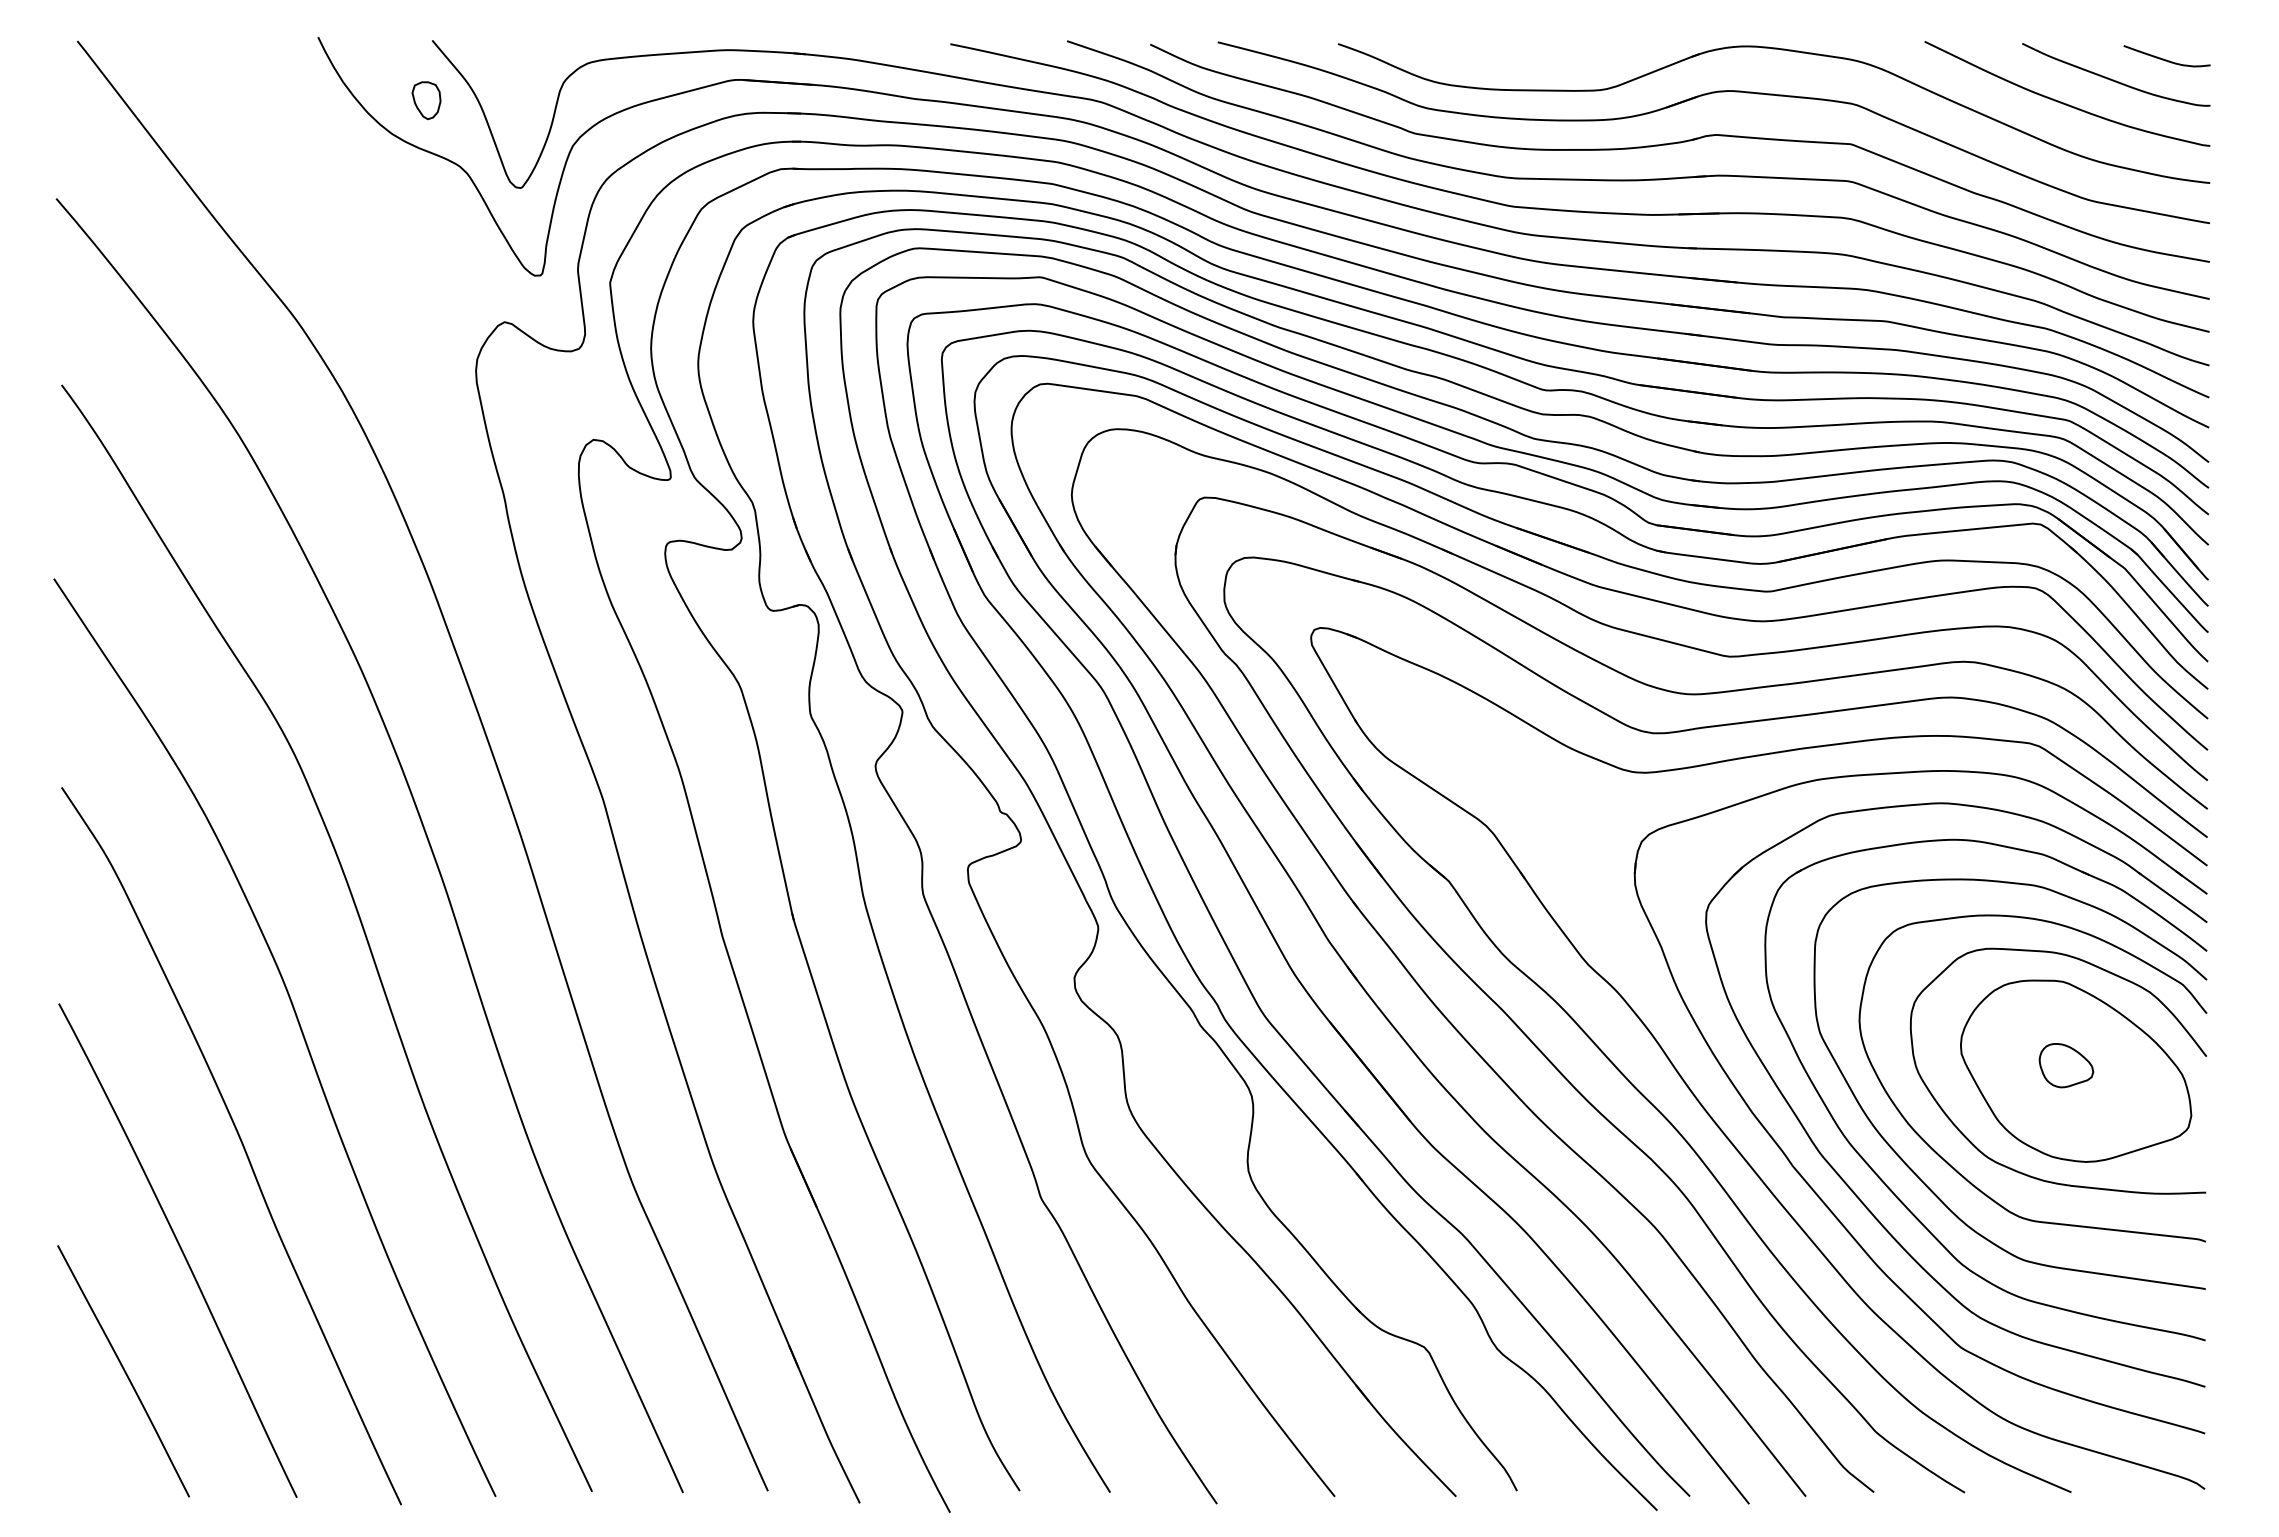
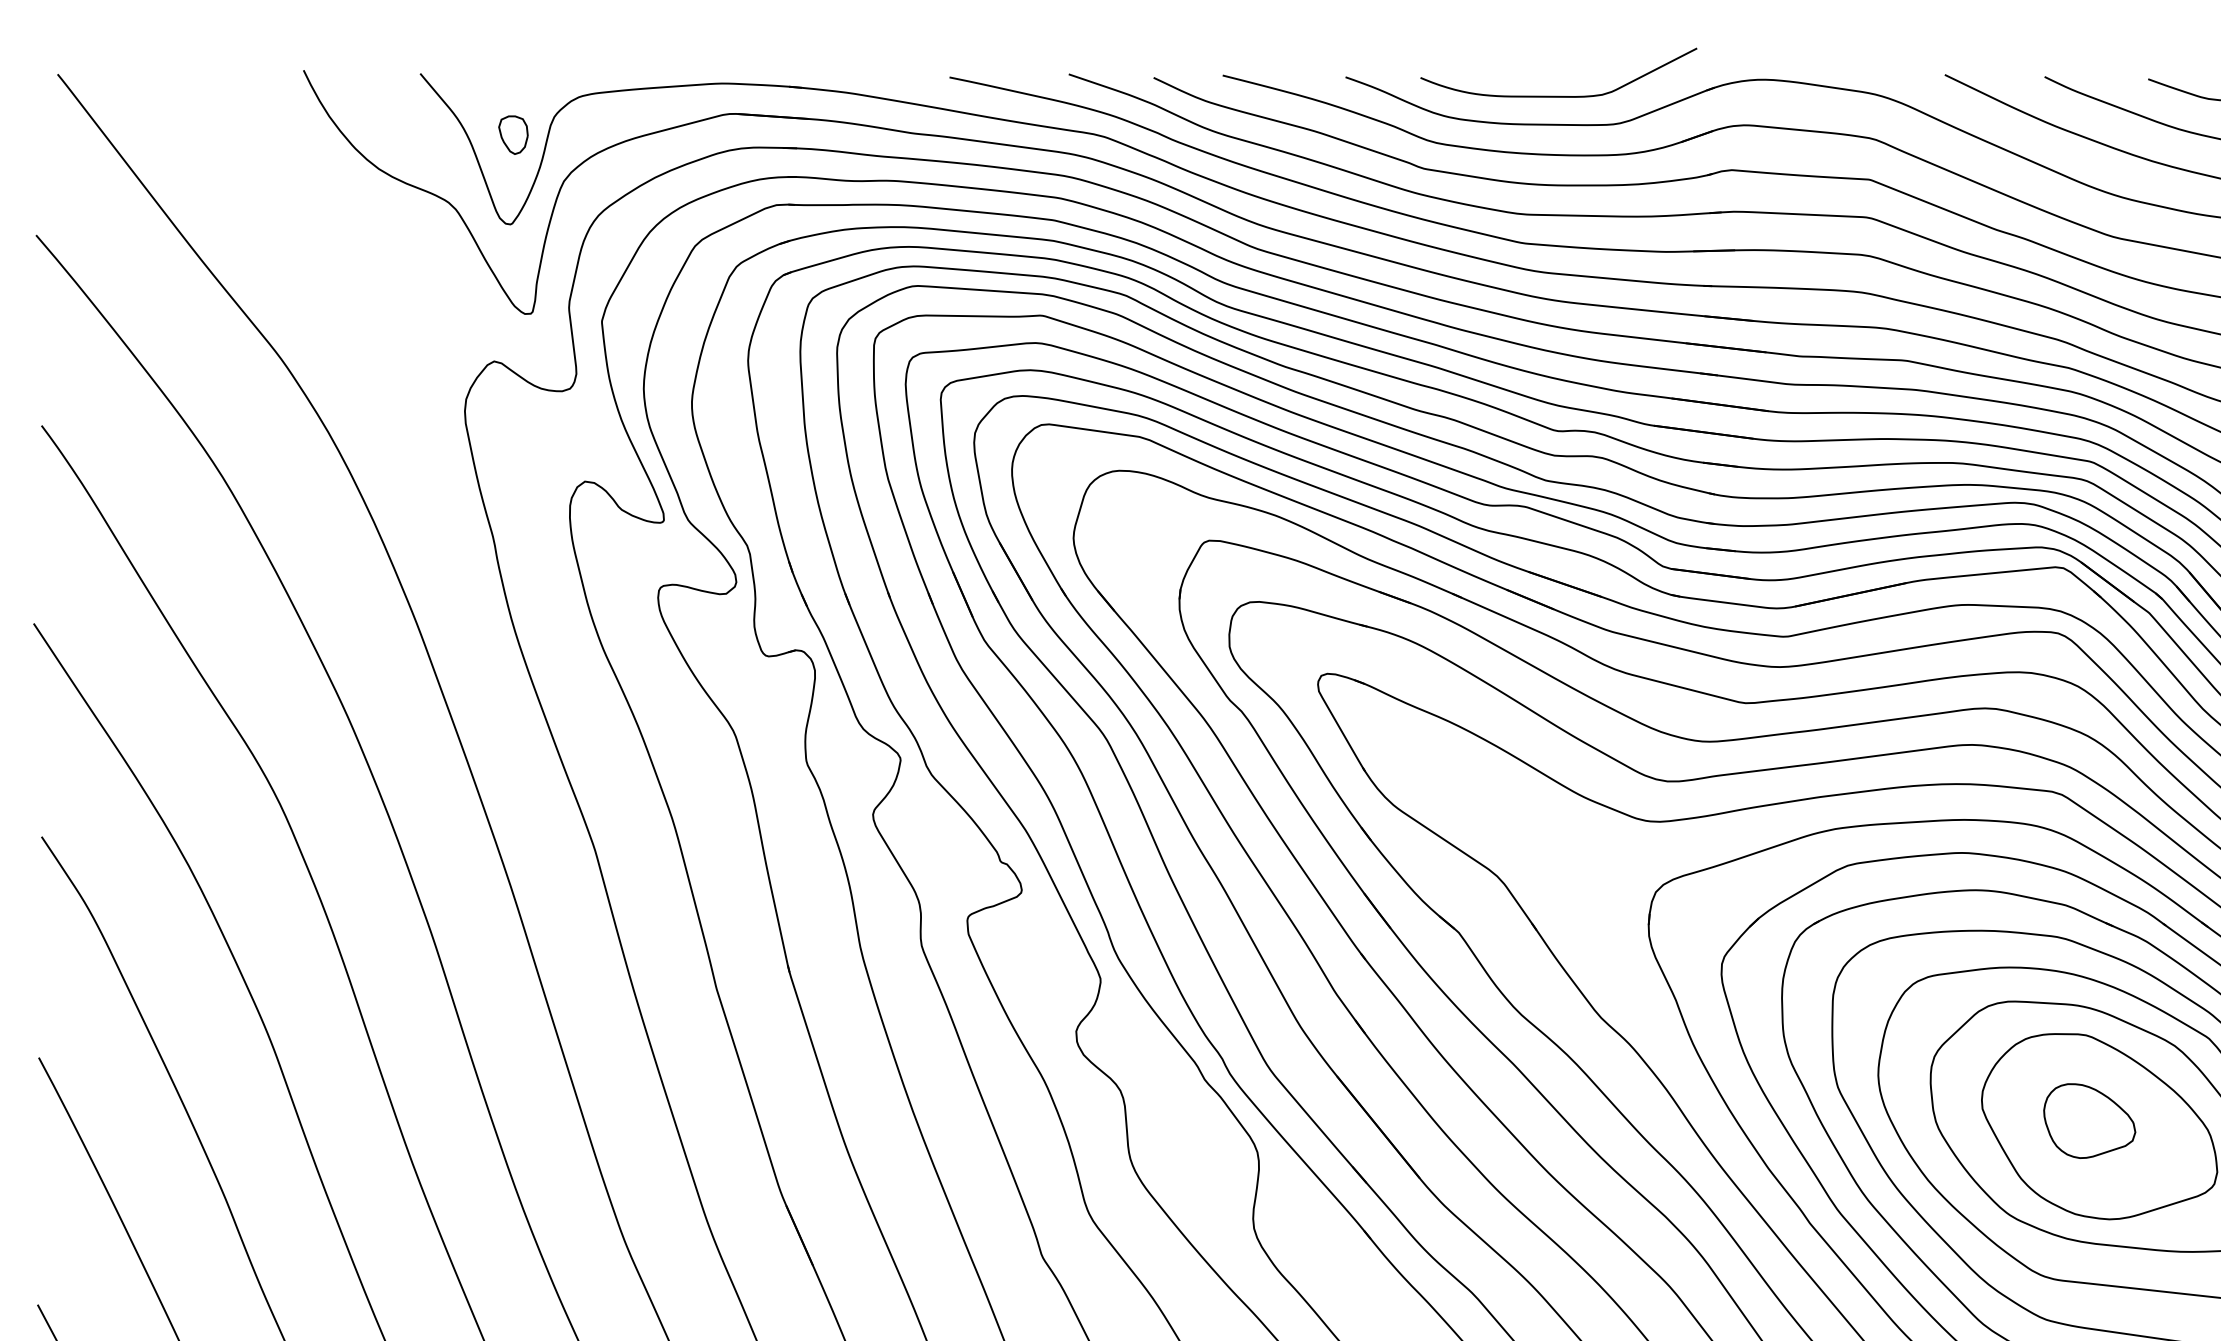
curve: (1546, 62) -> (1558, 96), added
part: (426, 100) -> (513, 134), moved
part: (2066, 1065) -> (2089, 1120), size x1.67

